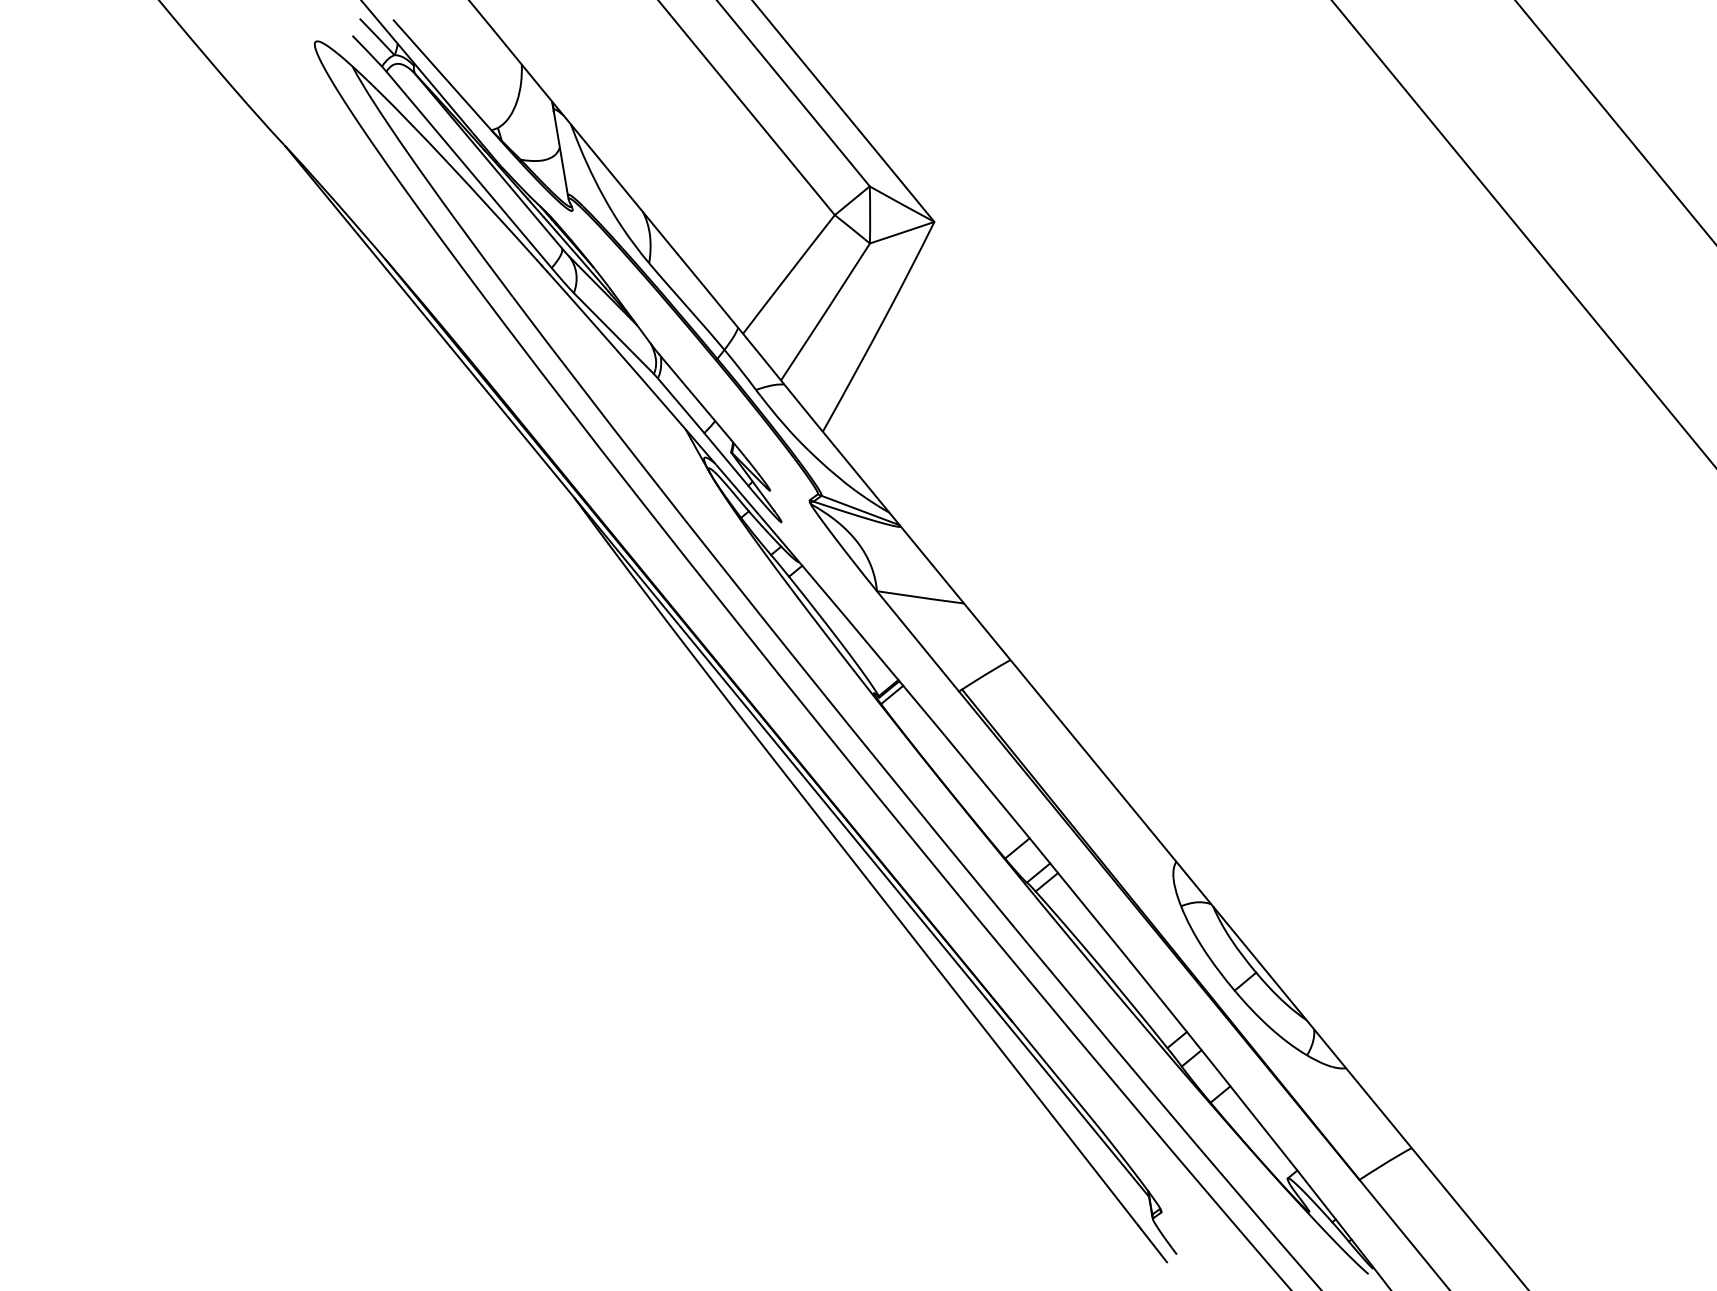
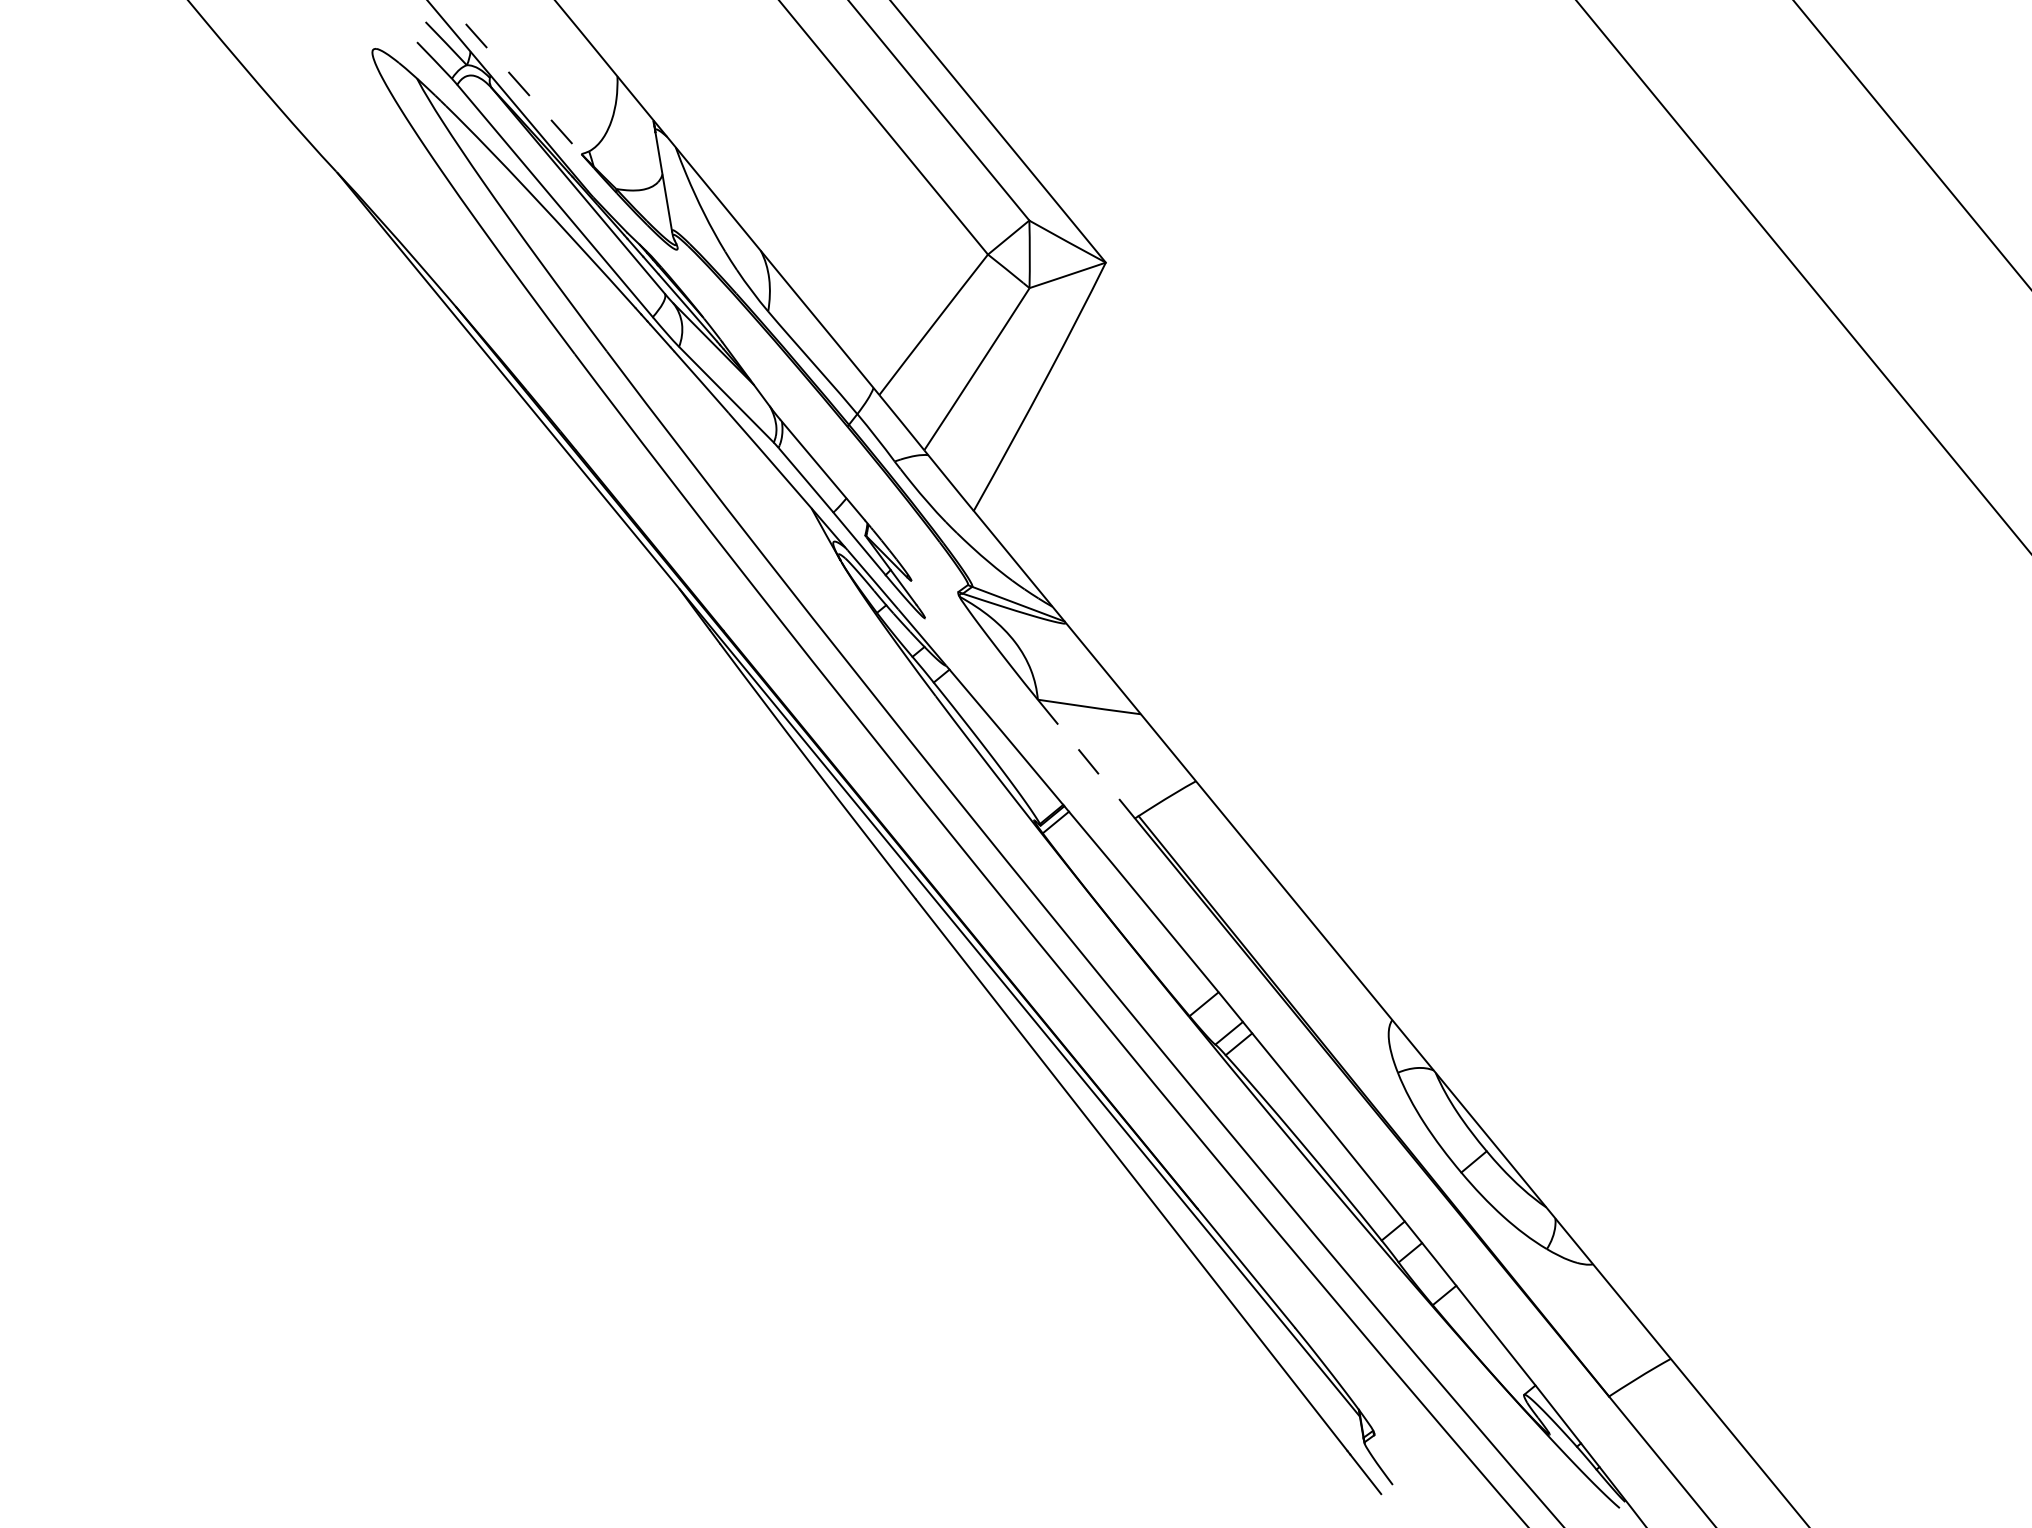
line: (442, 75) -> (523, 89), solid -> dashed
line: (918, 641) -> (1087, 759), solid -> dashed

